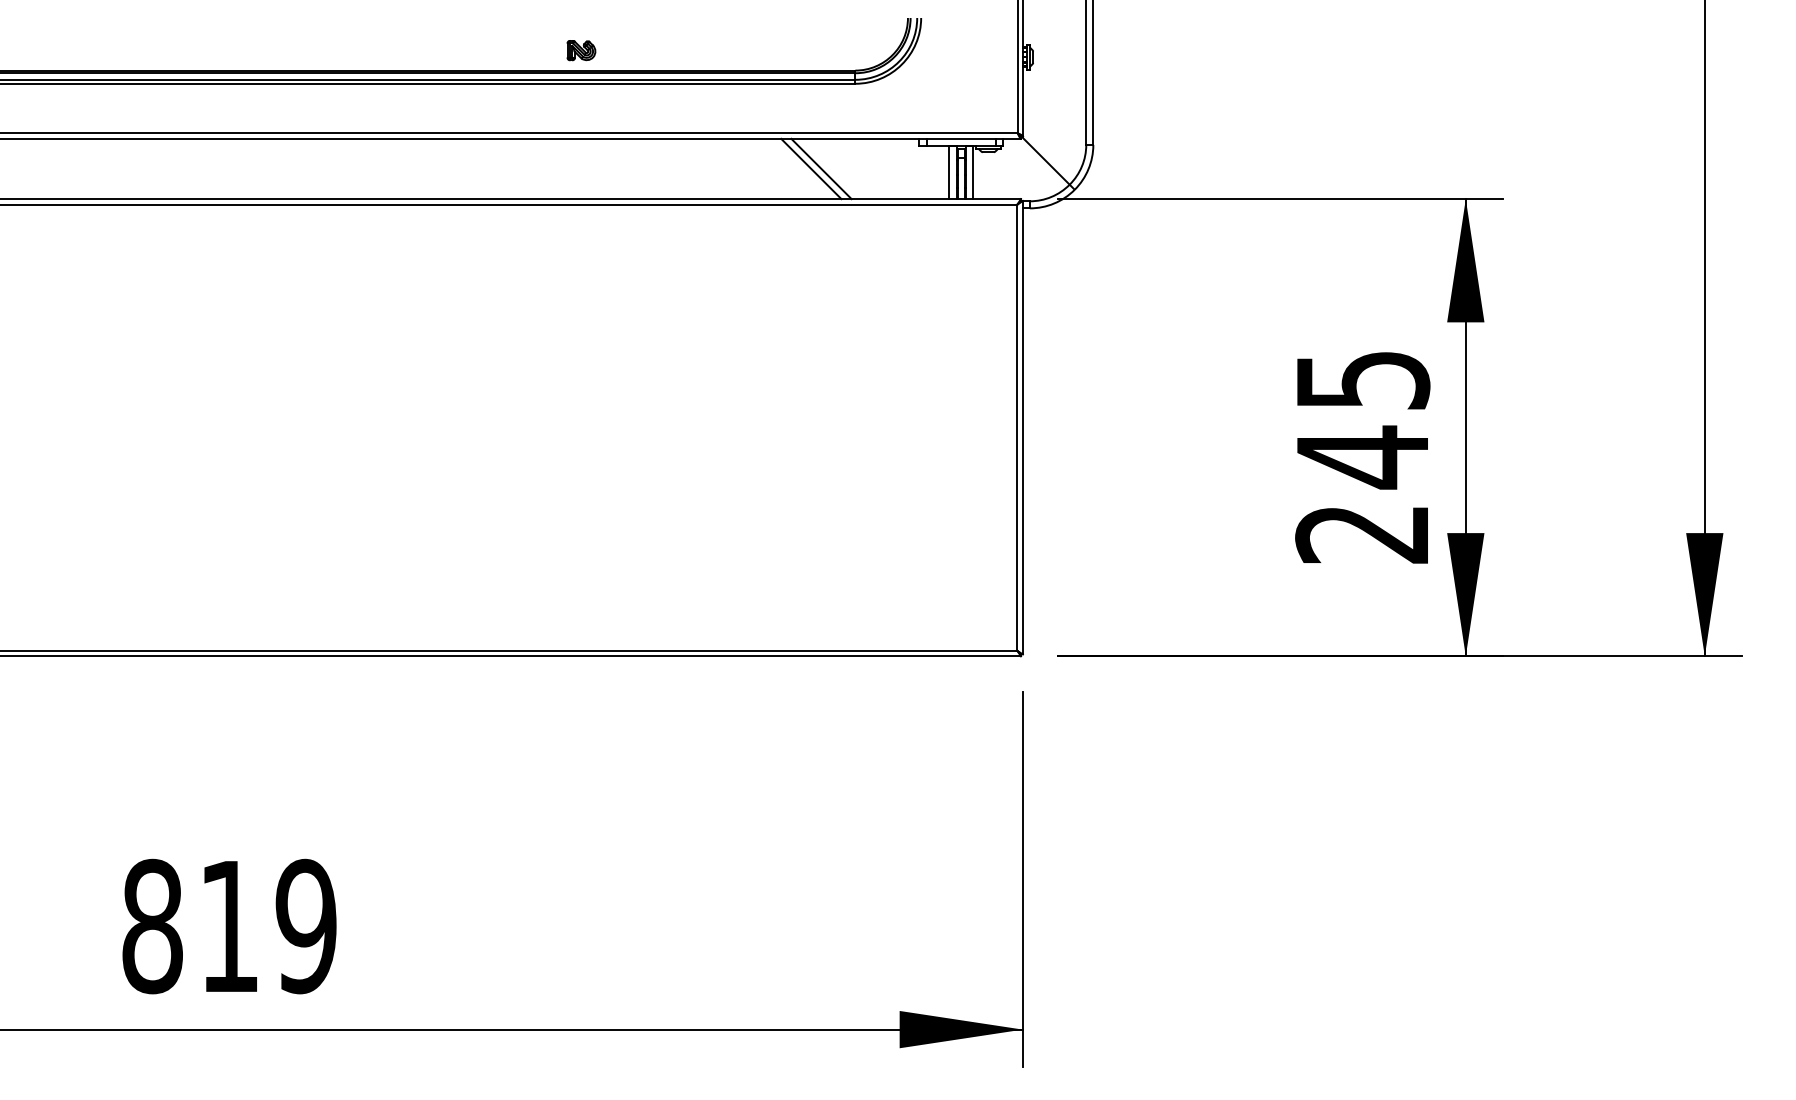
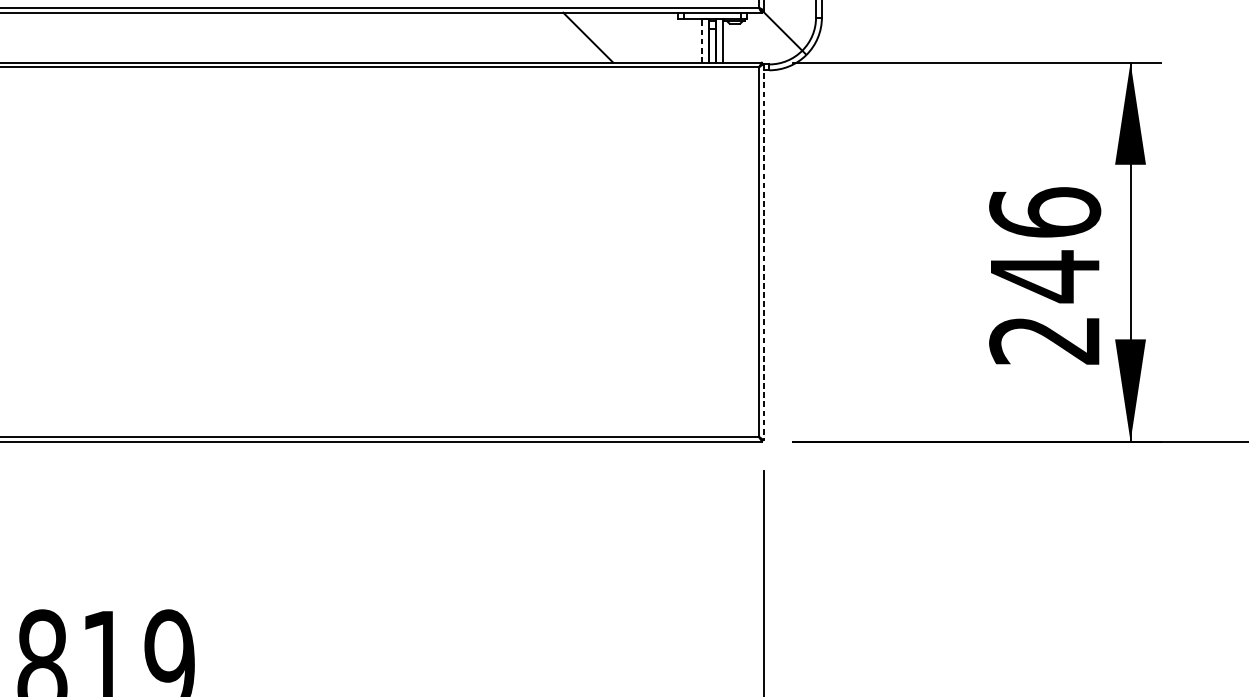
line: (821, 168) -> (596, 37), removed
line: (949, 172) -> (702, 40), solid -> dashed
text: (1362, 379) -> (1044, 212), 245 -> 246
line: (1022, 427) -> (763, 251), solid -> dashed

